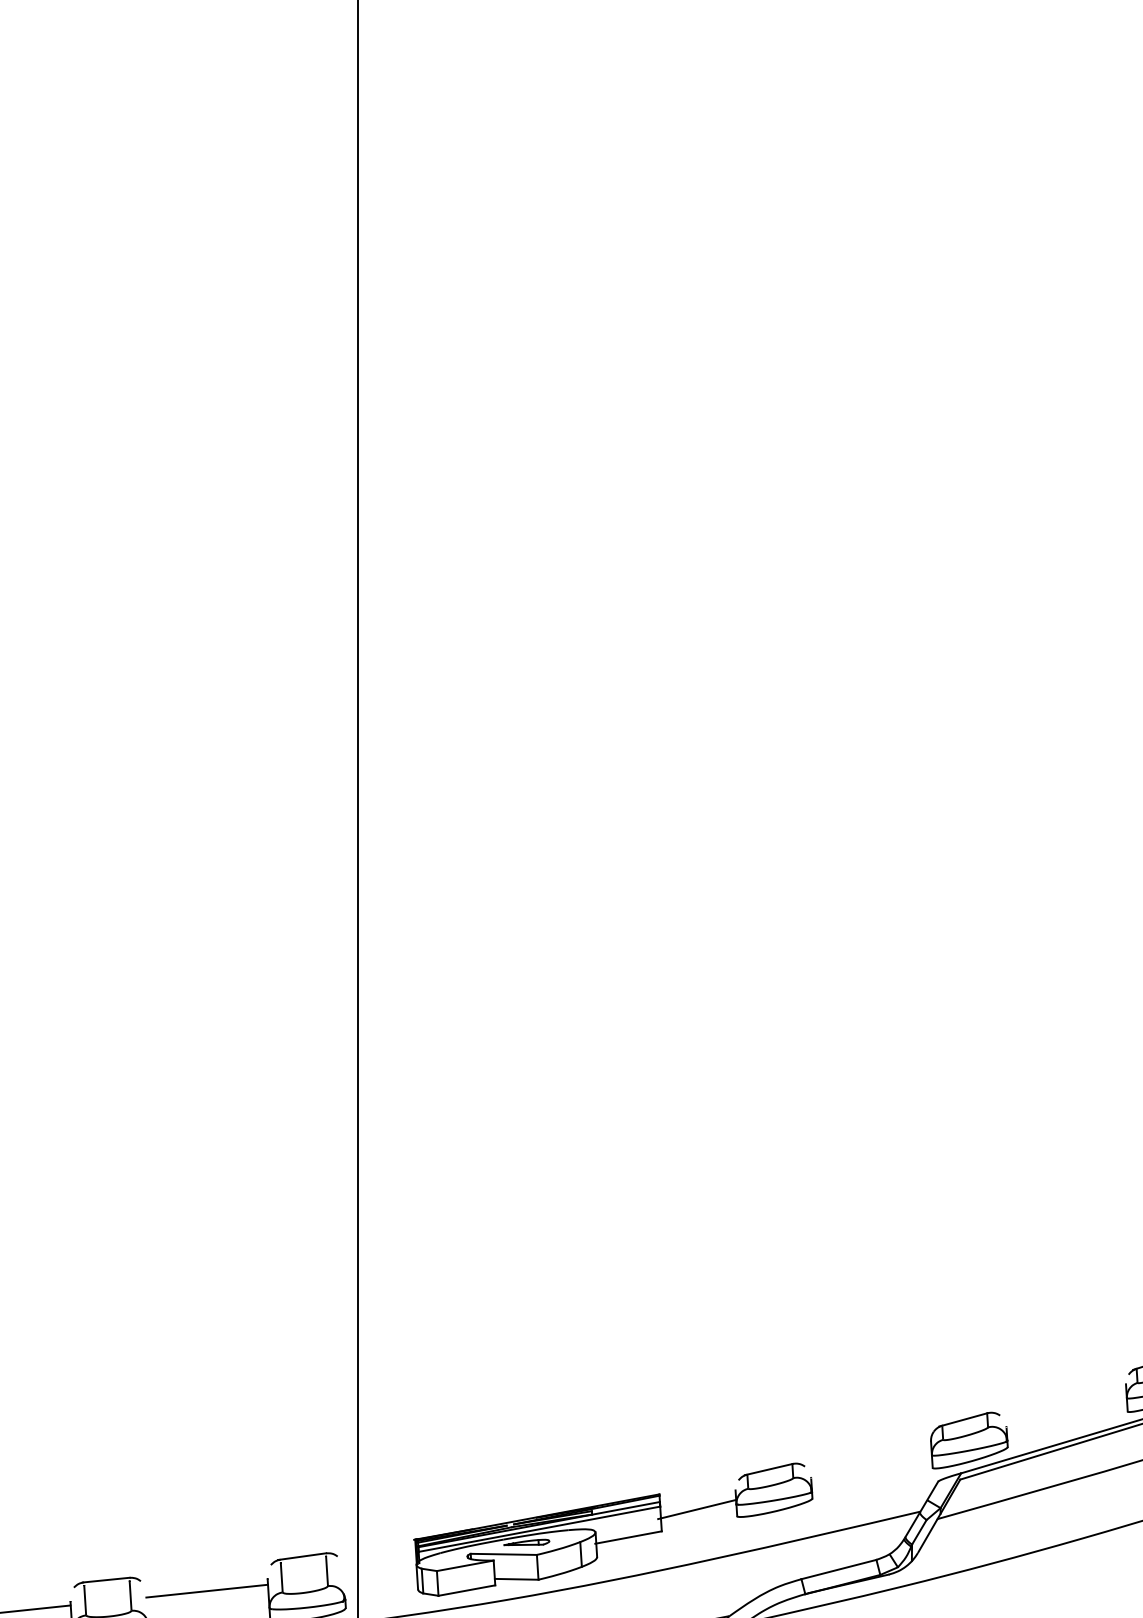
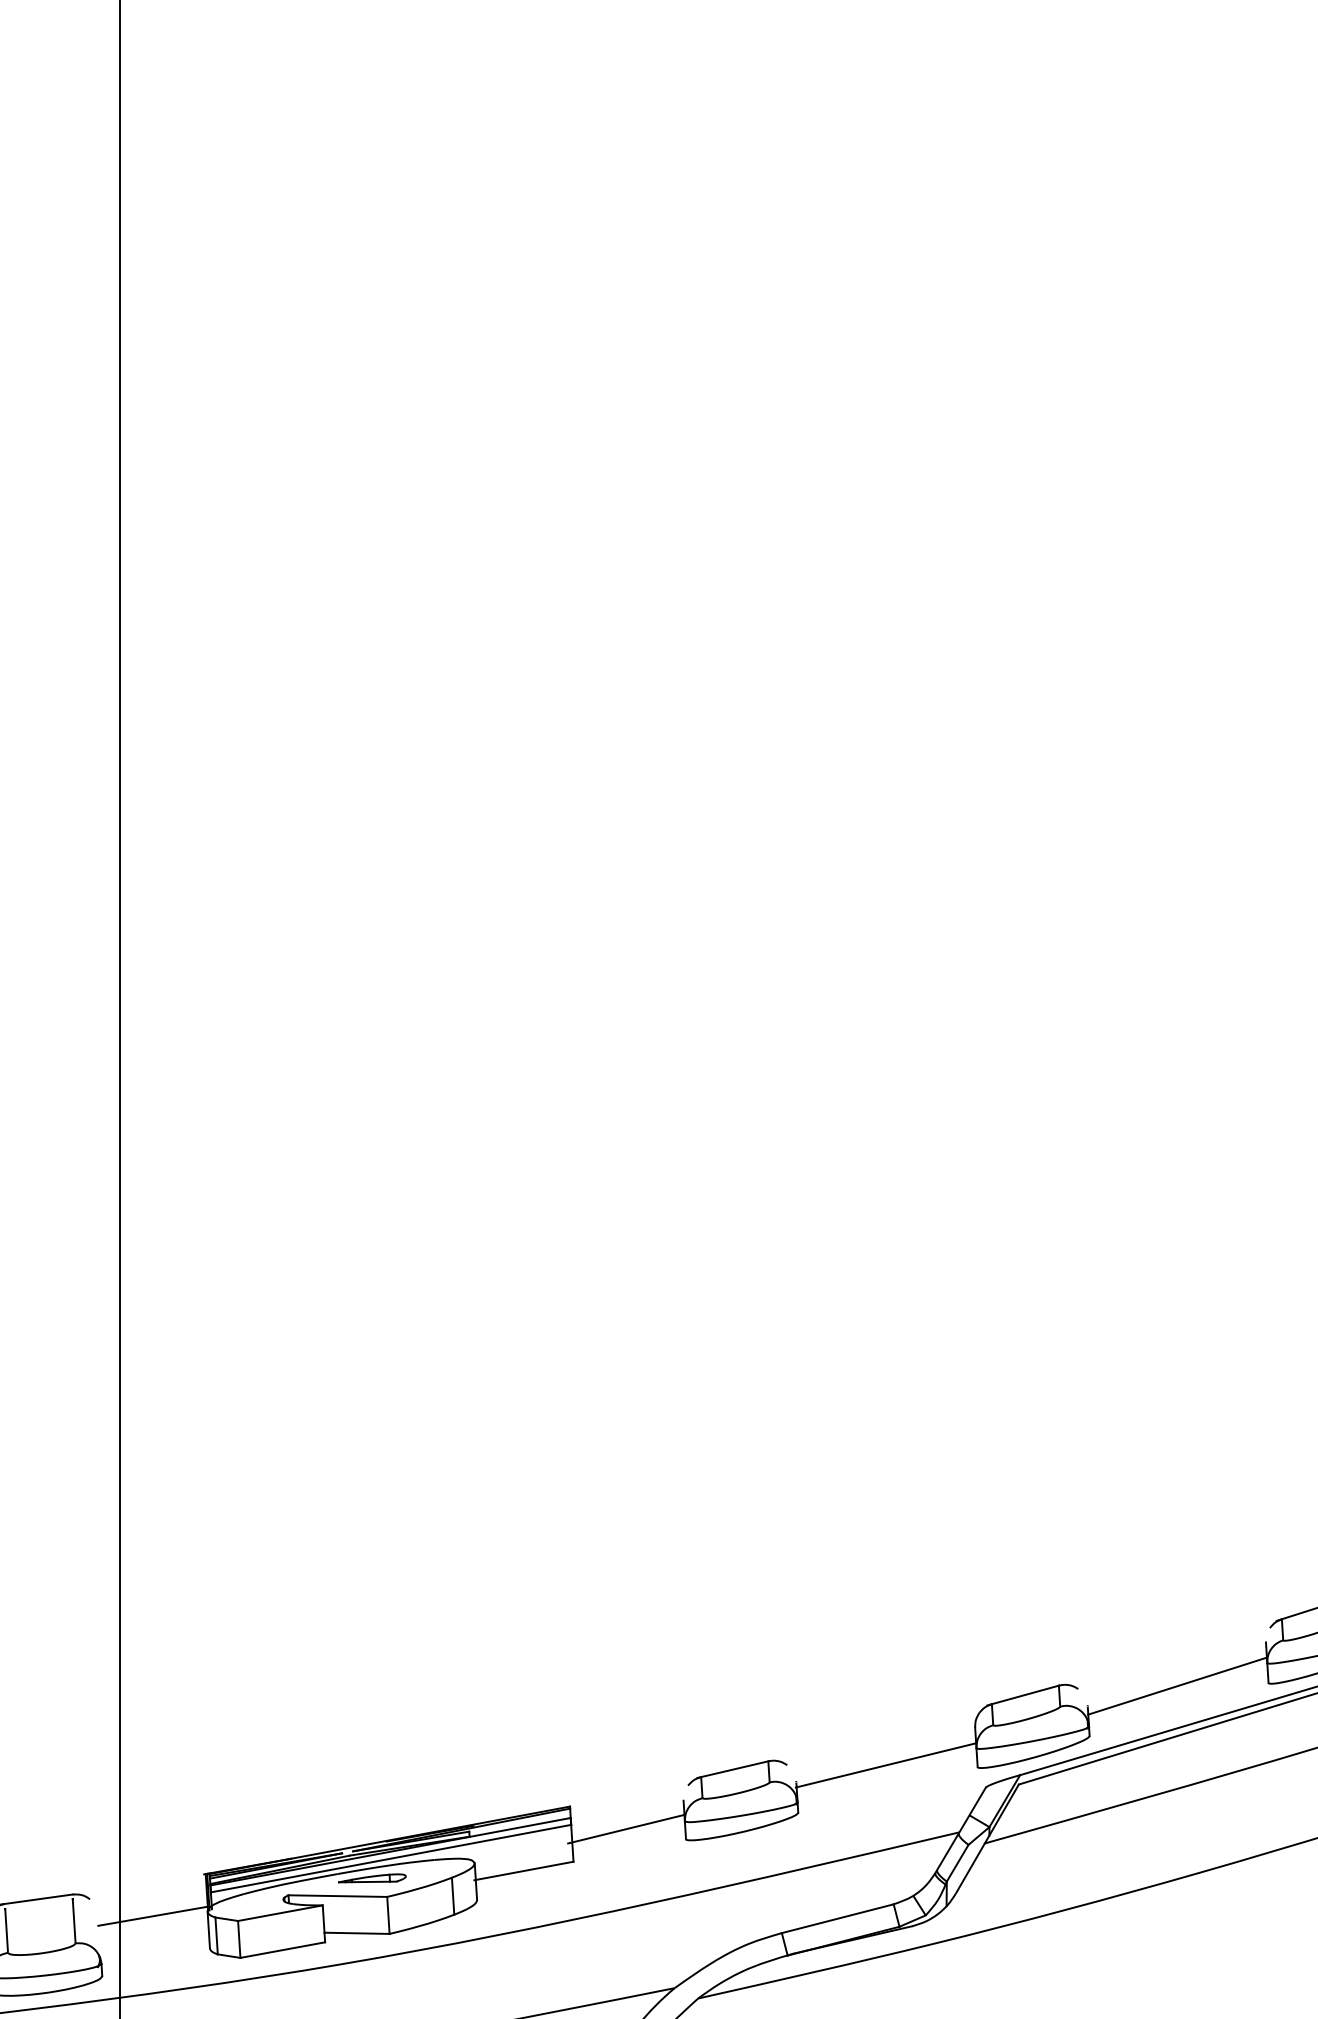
line: (1065, 1413) -> (1175, 1685), added
line: (870, 1466) -> (884, 1765), added
line: (380, 1567) -> (153, 1915), added

